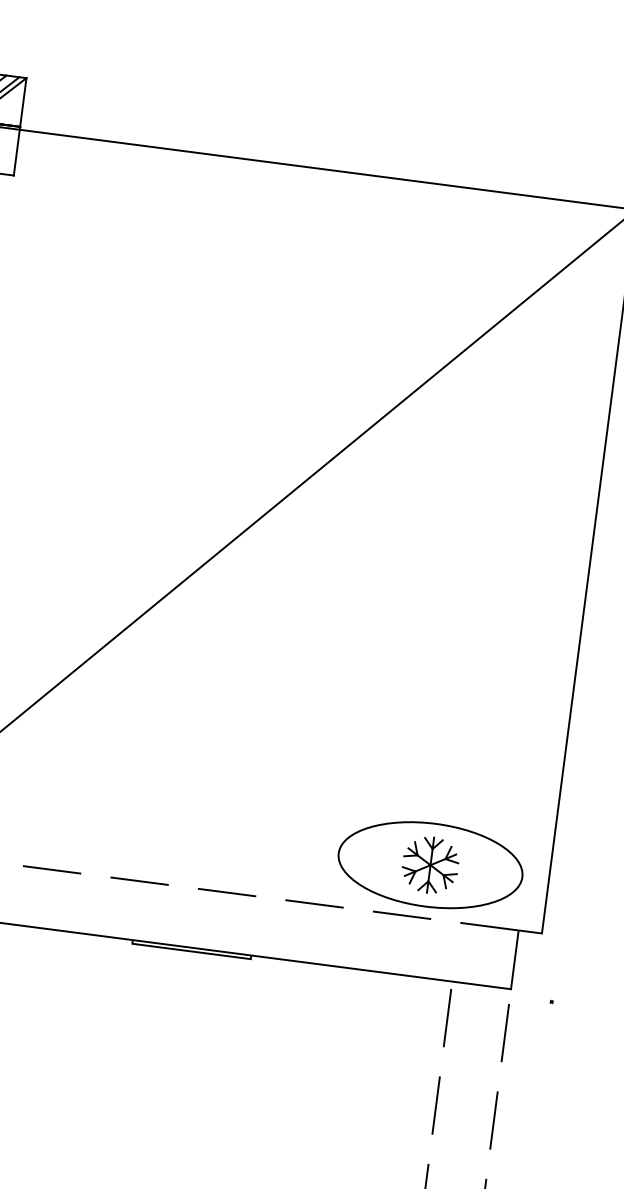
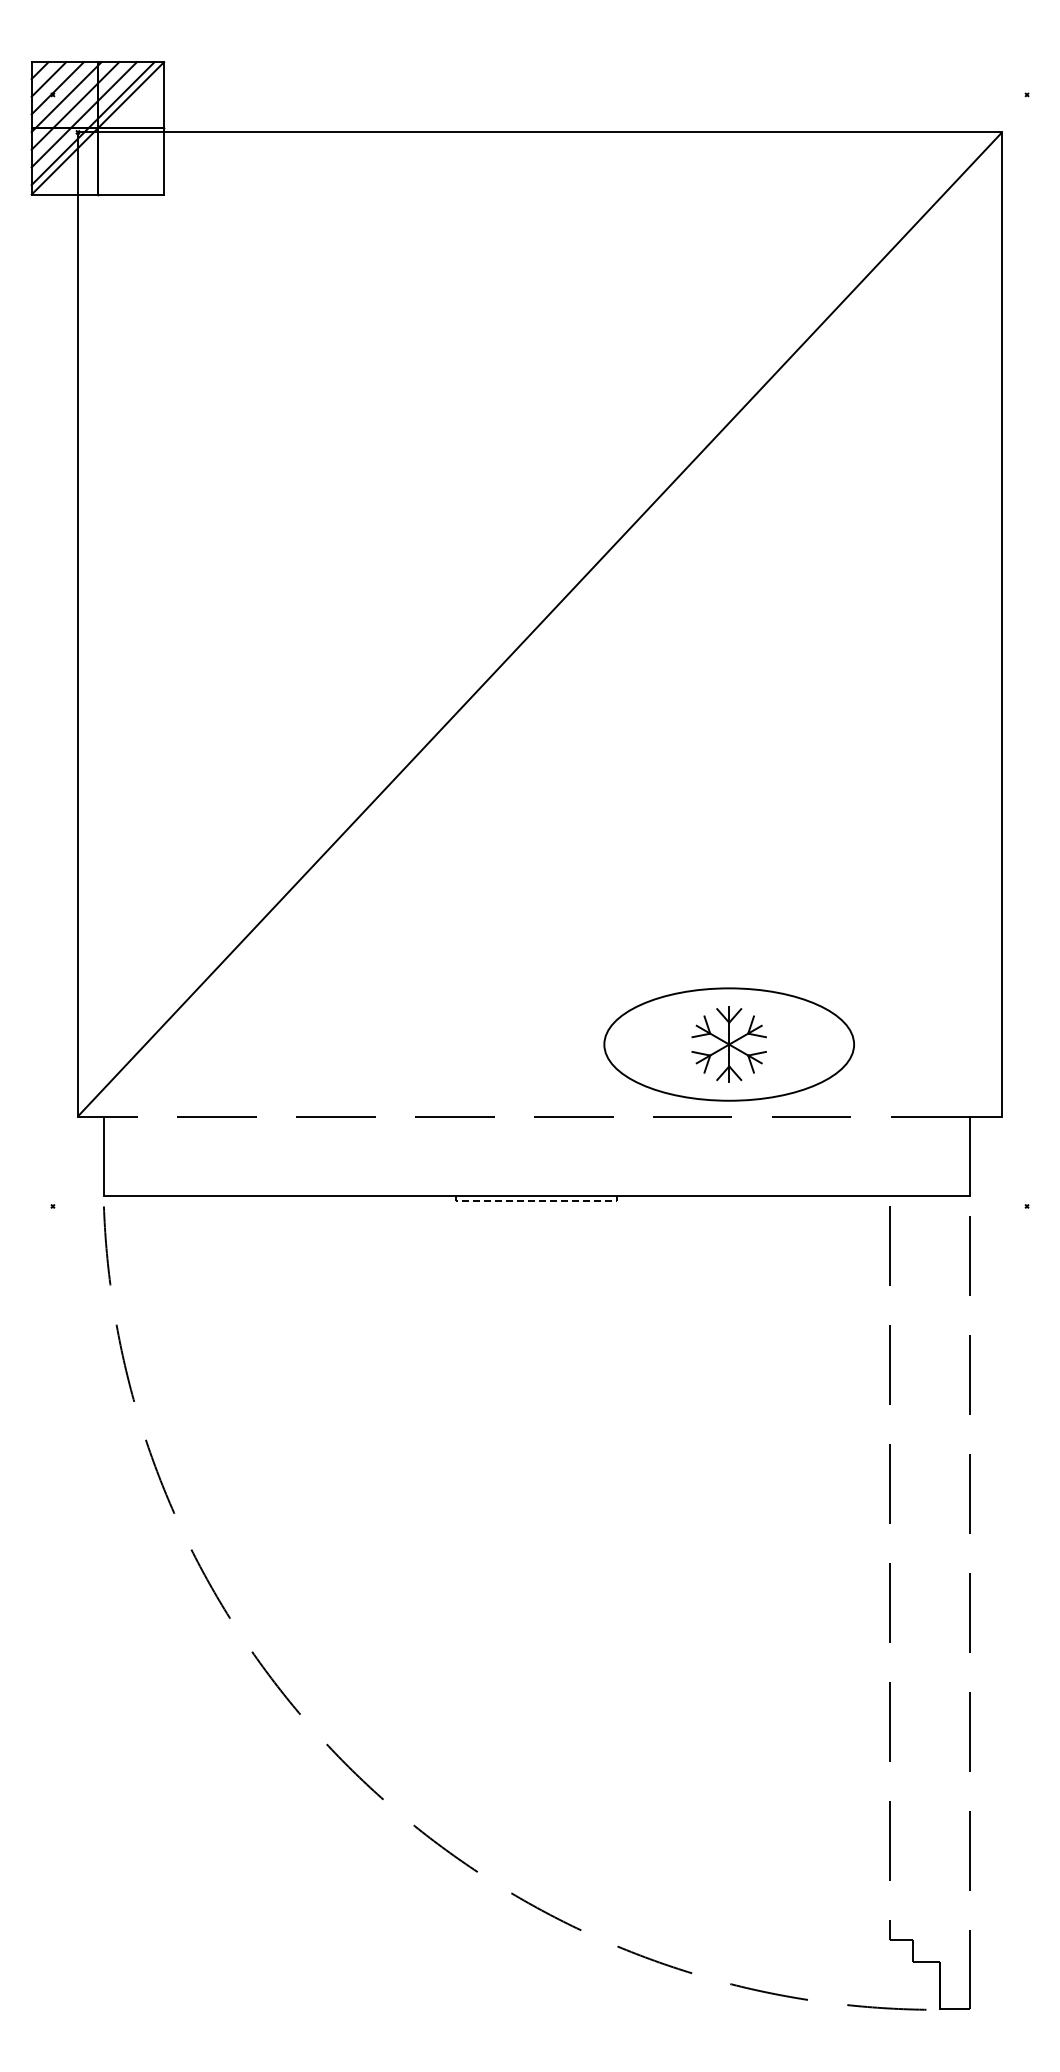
part: (430, 865) -> (728, 1044), moved
line: (191, 951) -> (536, 1201), solid -> dashed

